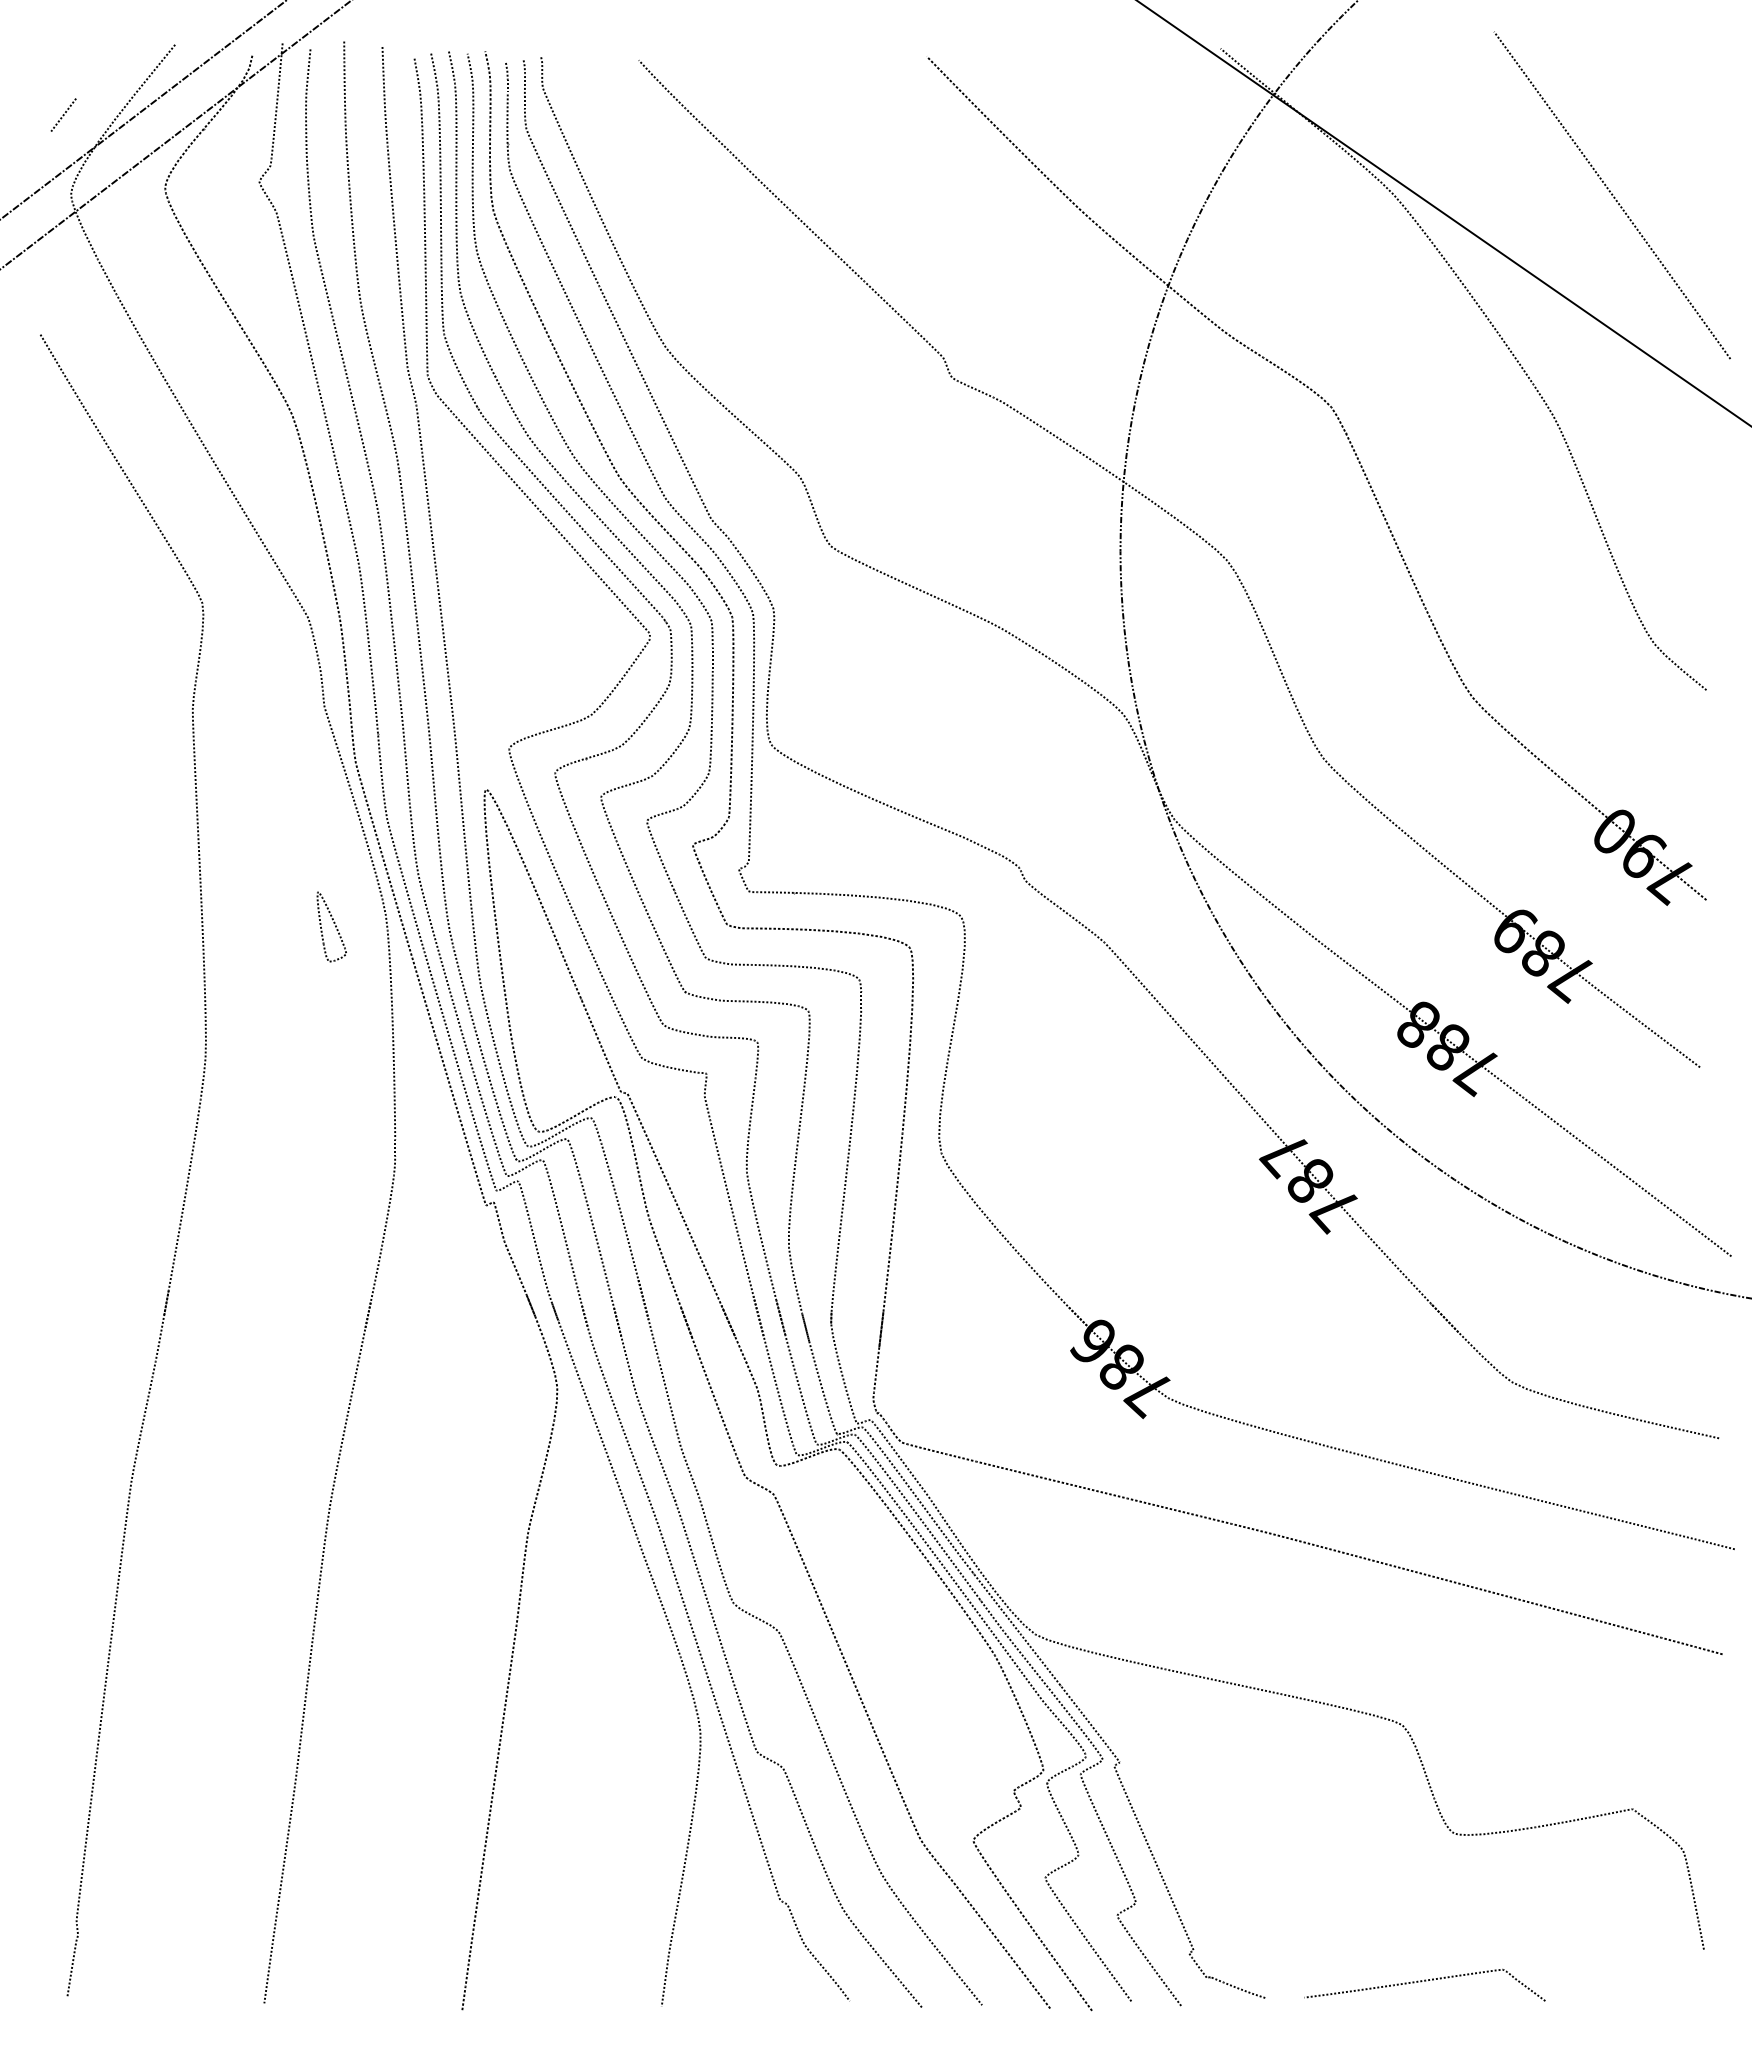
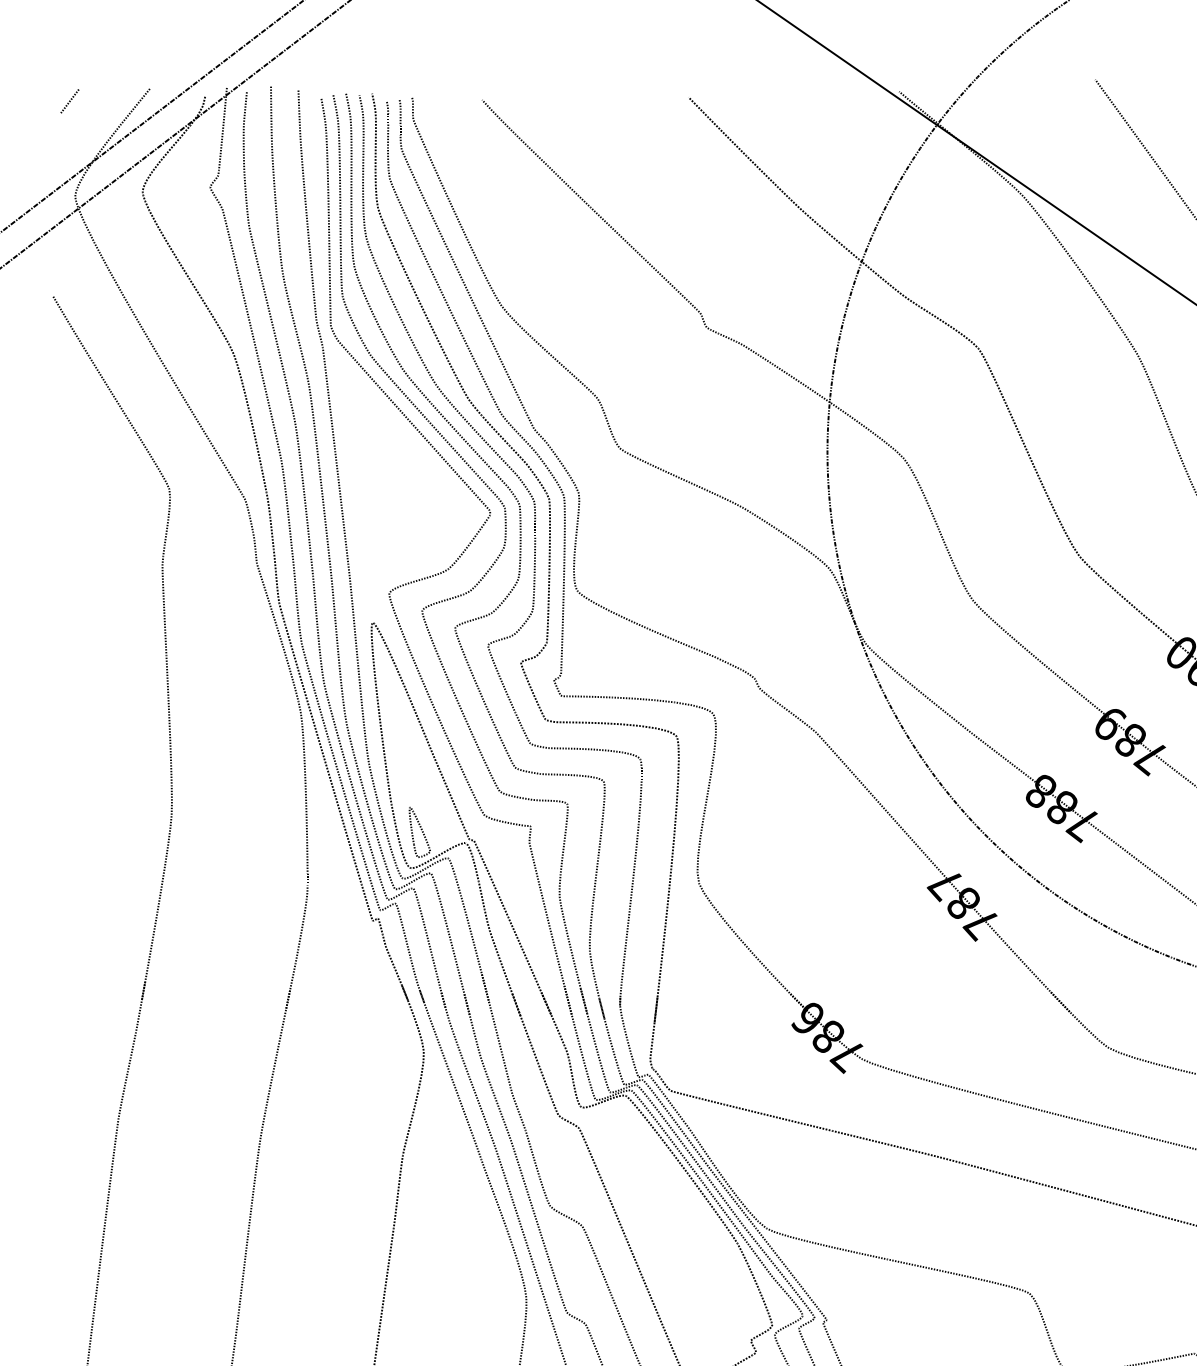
line: (63, 114) -> (69, 100), moved
part: (331, 926) -> (419, 832), moved

